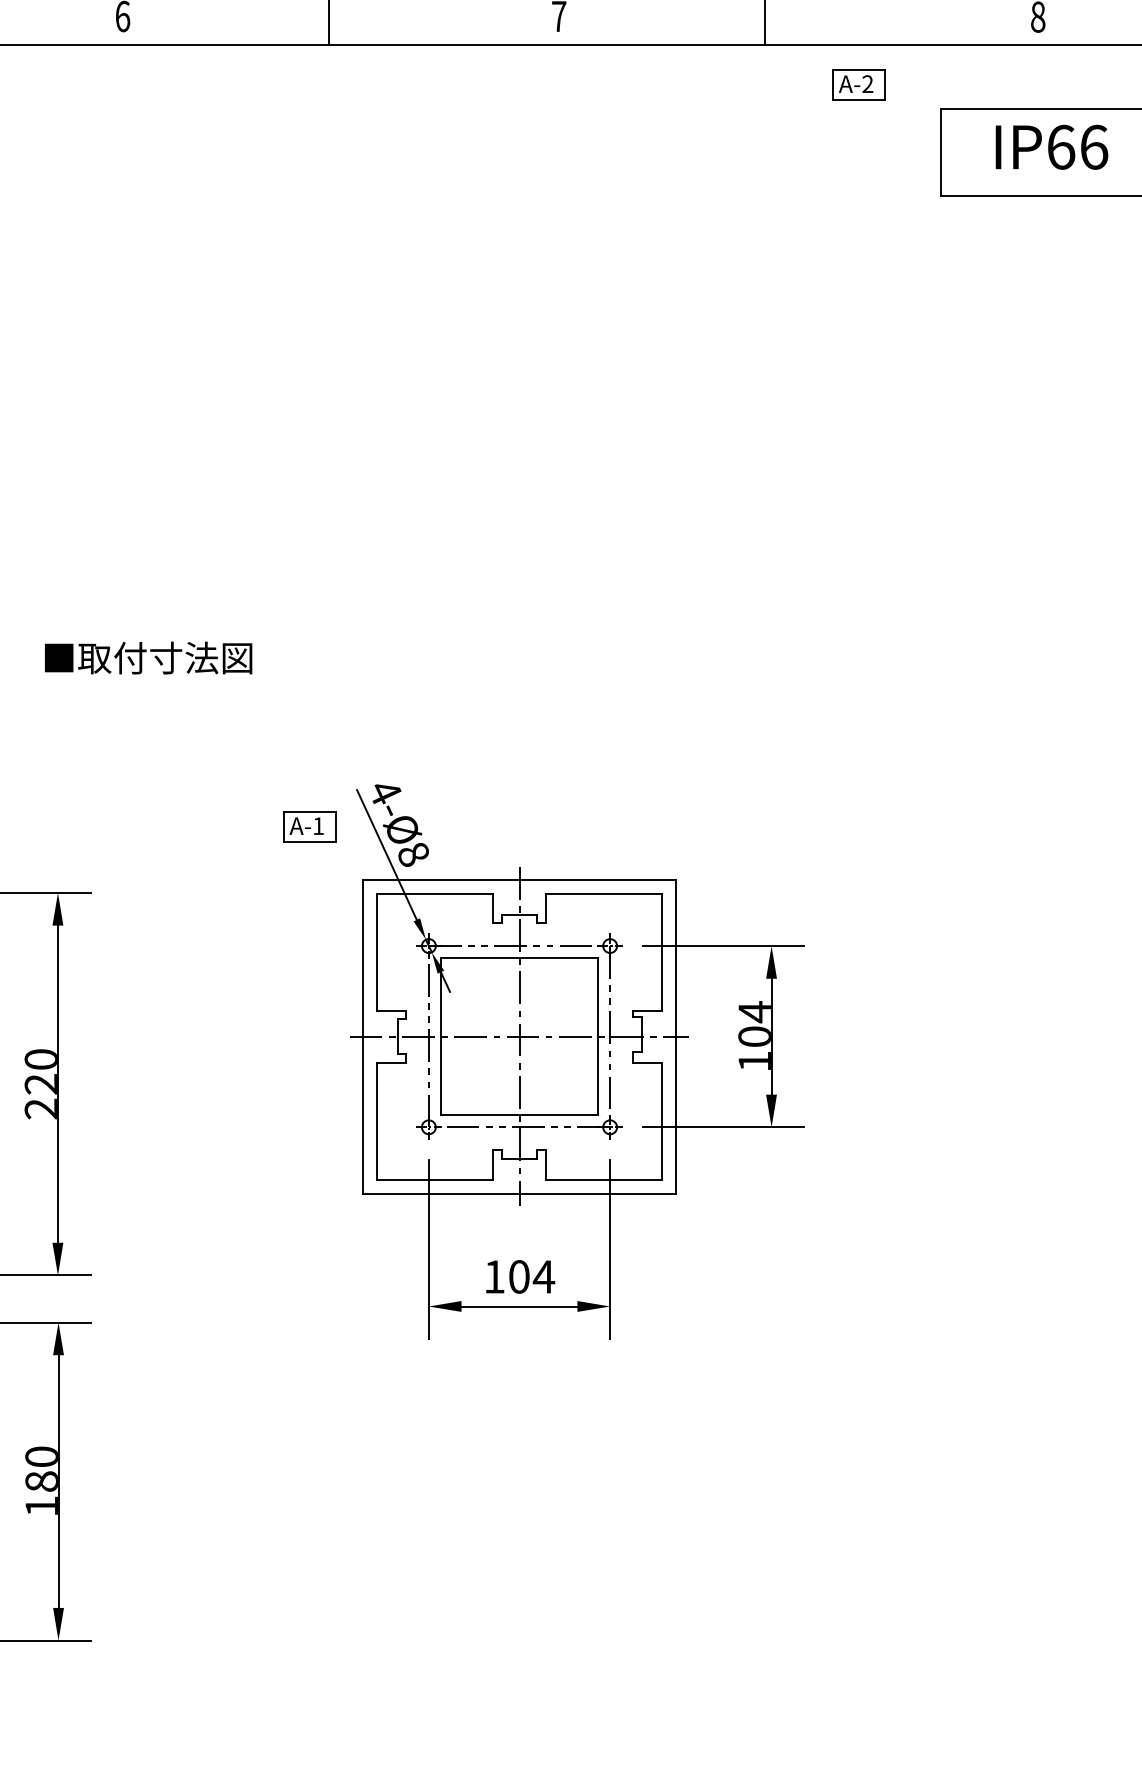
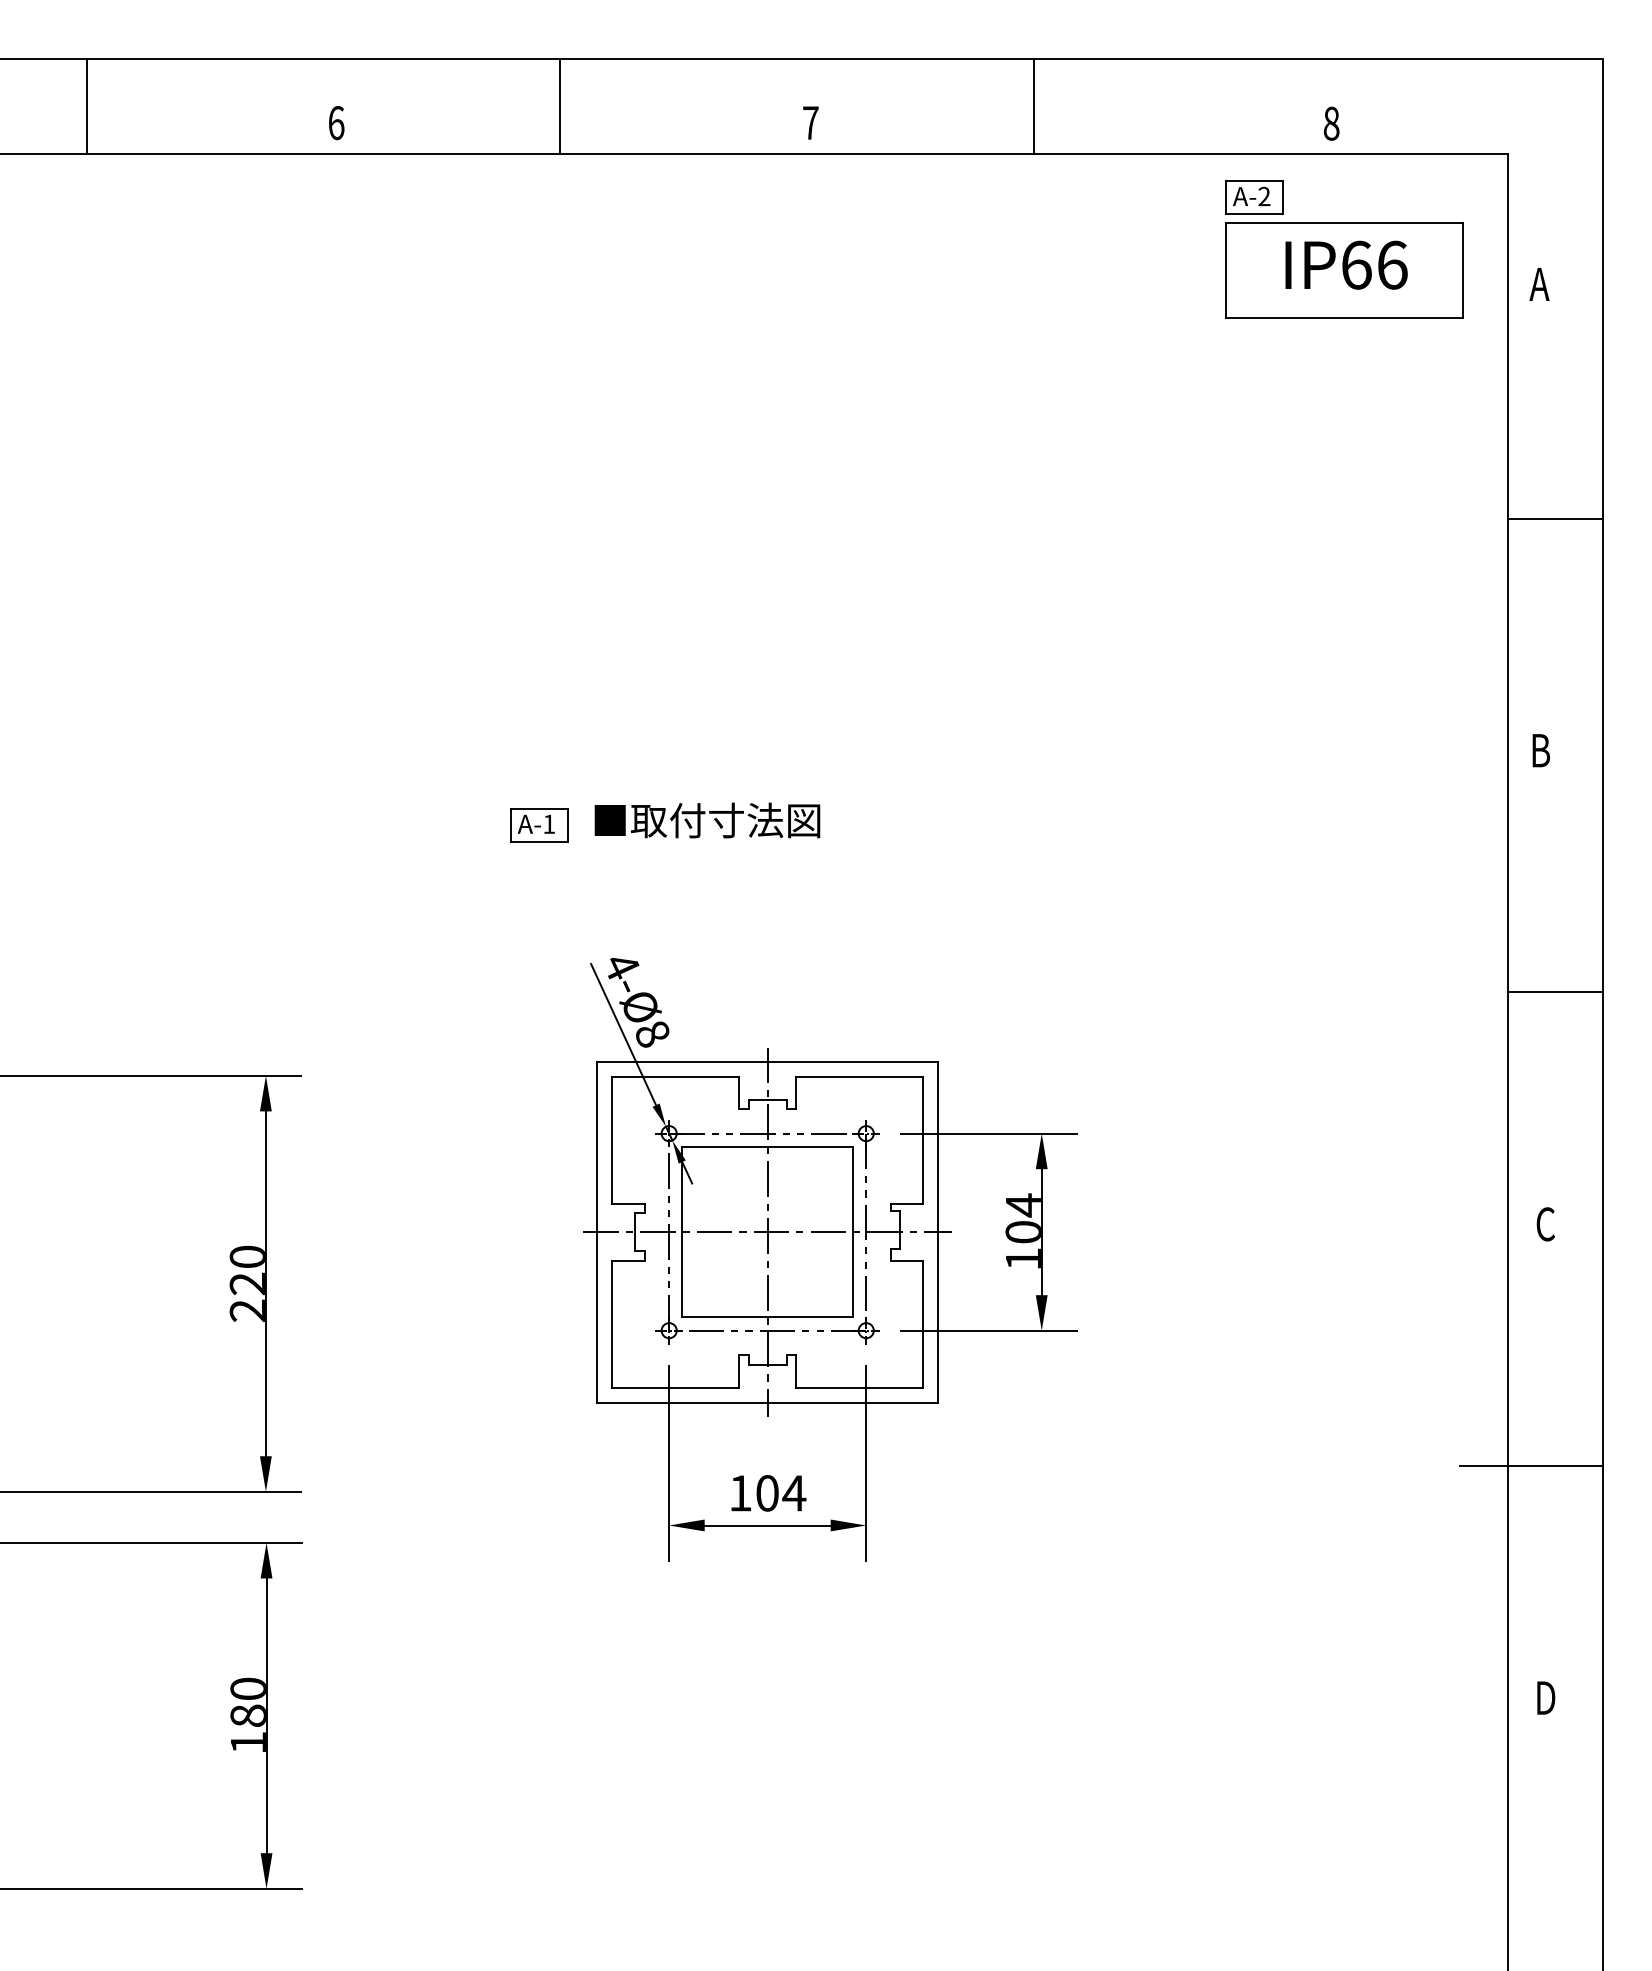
part: (858, 85) -> (1254, 197), moved
text: (148, 658) -> (707, 820), moved
part: (309, 827) -> (539, 825), moved

